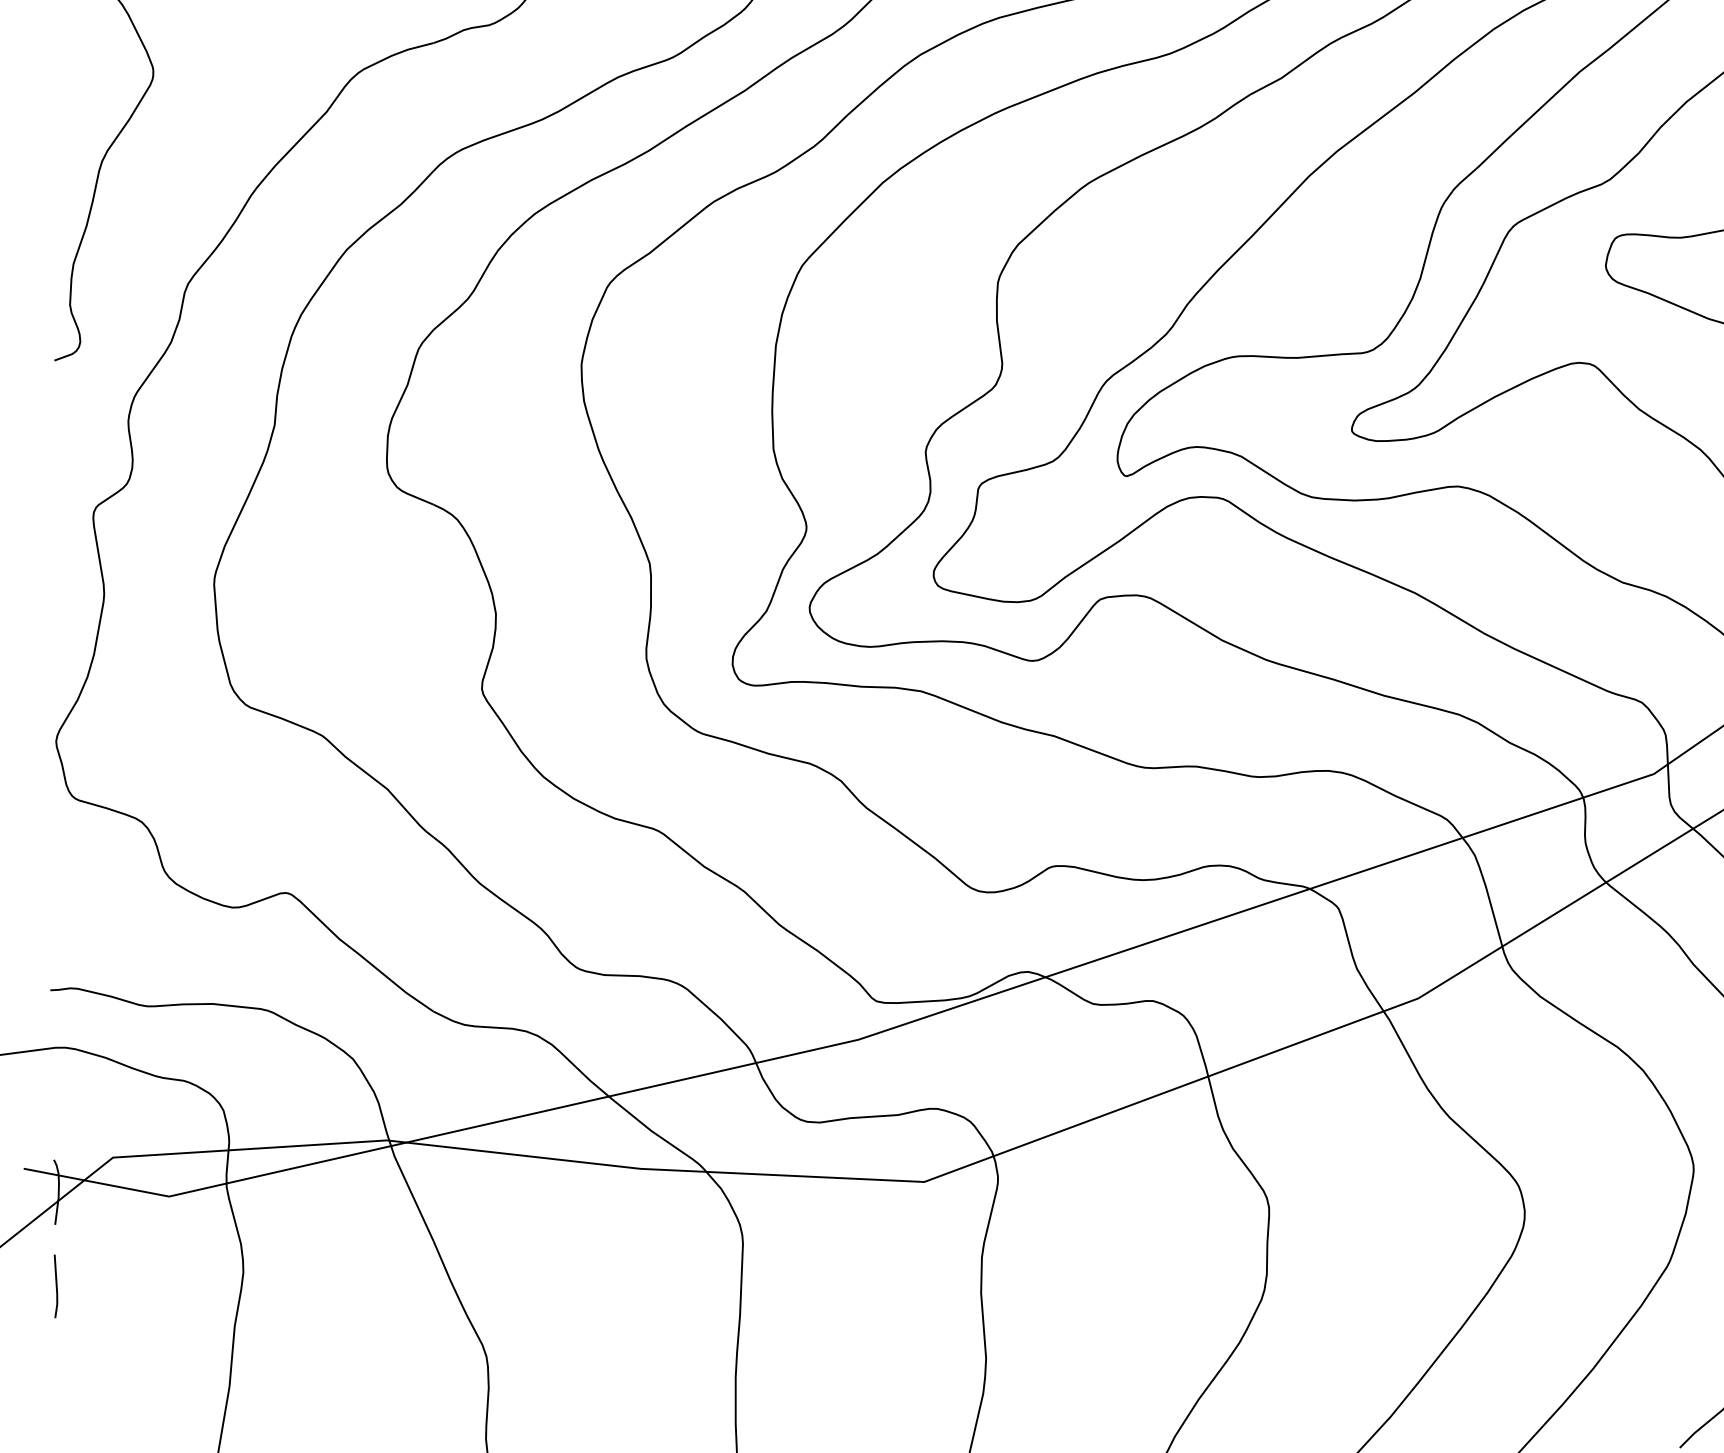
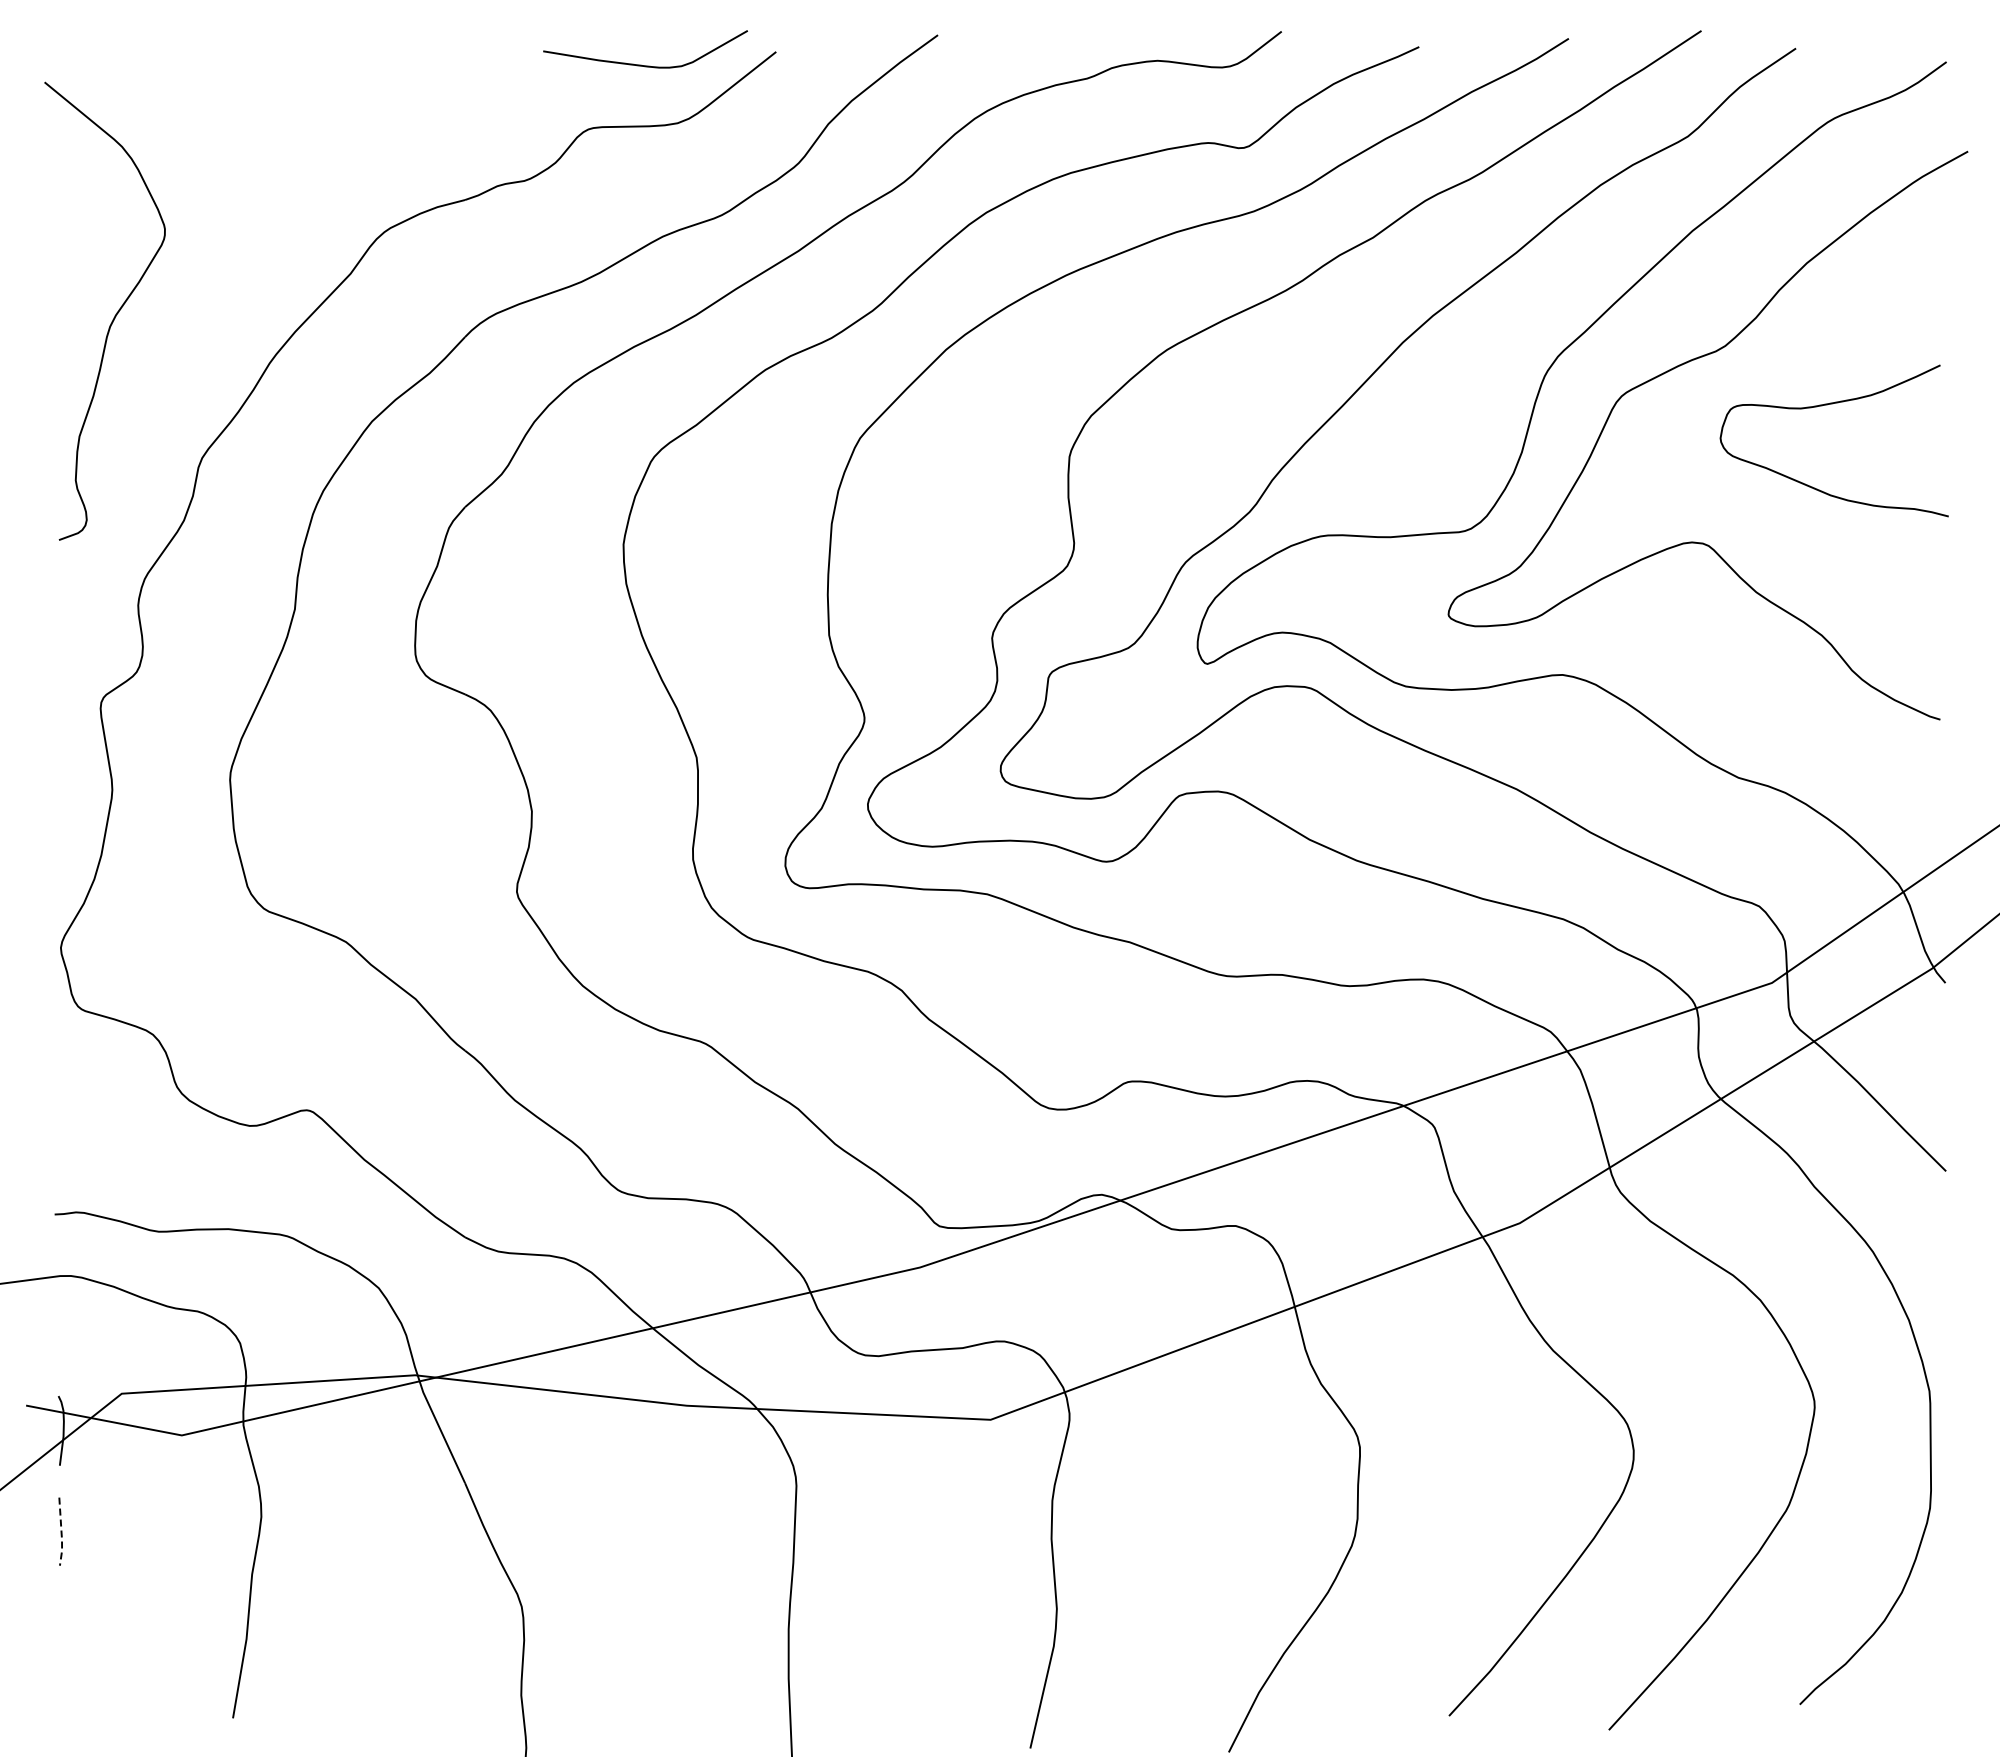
line: (56, 1288) -> (61, 1533), solid -> dashed

